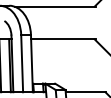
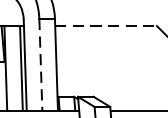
line: (64, 39) -> (108, 26), solid -> dashed
line: (22, 63) -> (41, 64), solid -> dashed

